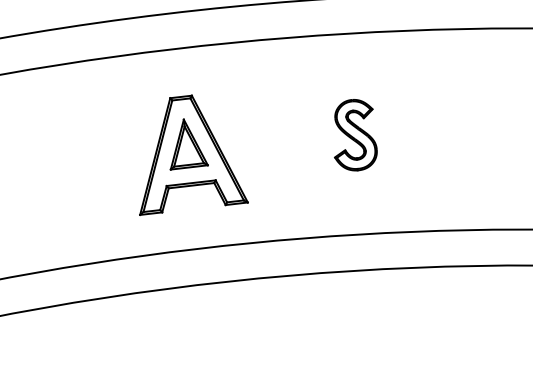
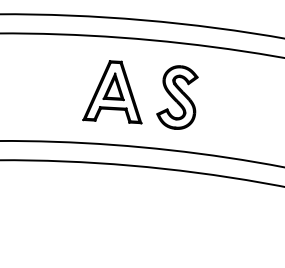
part: (354, 135) -> (177, 97), size x1.67
part: (184, 155) -> (112, 92), moved

